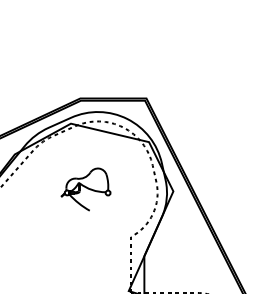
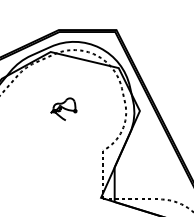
part: (85, 189) -> (63, 109), size x0.6

